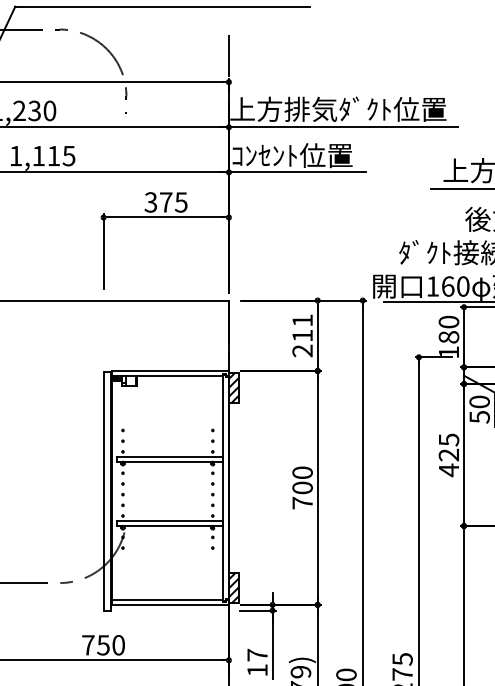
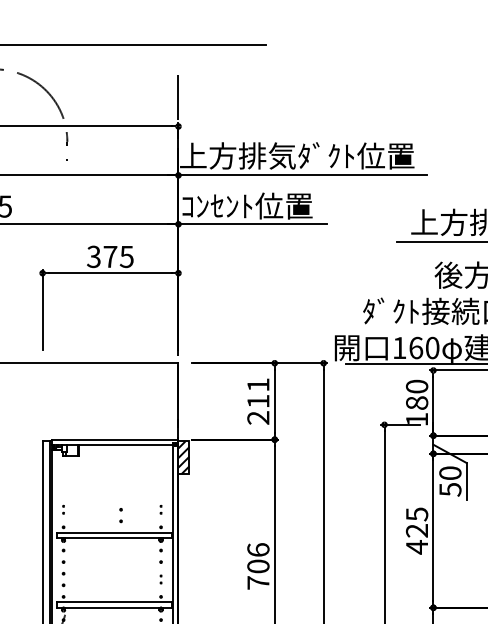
part: (122, 435) -> (63, 509), size x0.6
part: (212, 435) -> (160, 509), size x0.6
part: (175, 440) -> (120, 515), added
text: (302, 472) -> (258, 549), 700 -> 706
part: (212, 499) -> (160, 578), size x0.6

